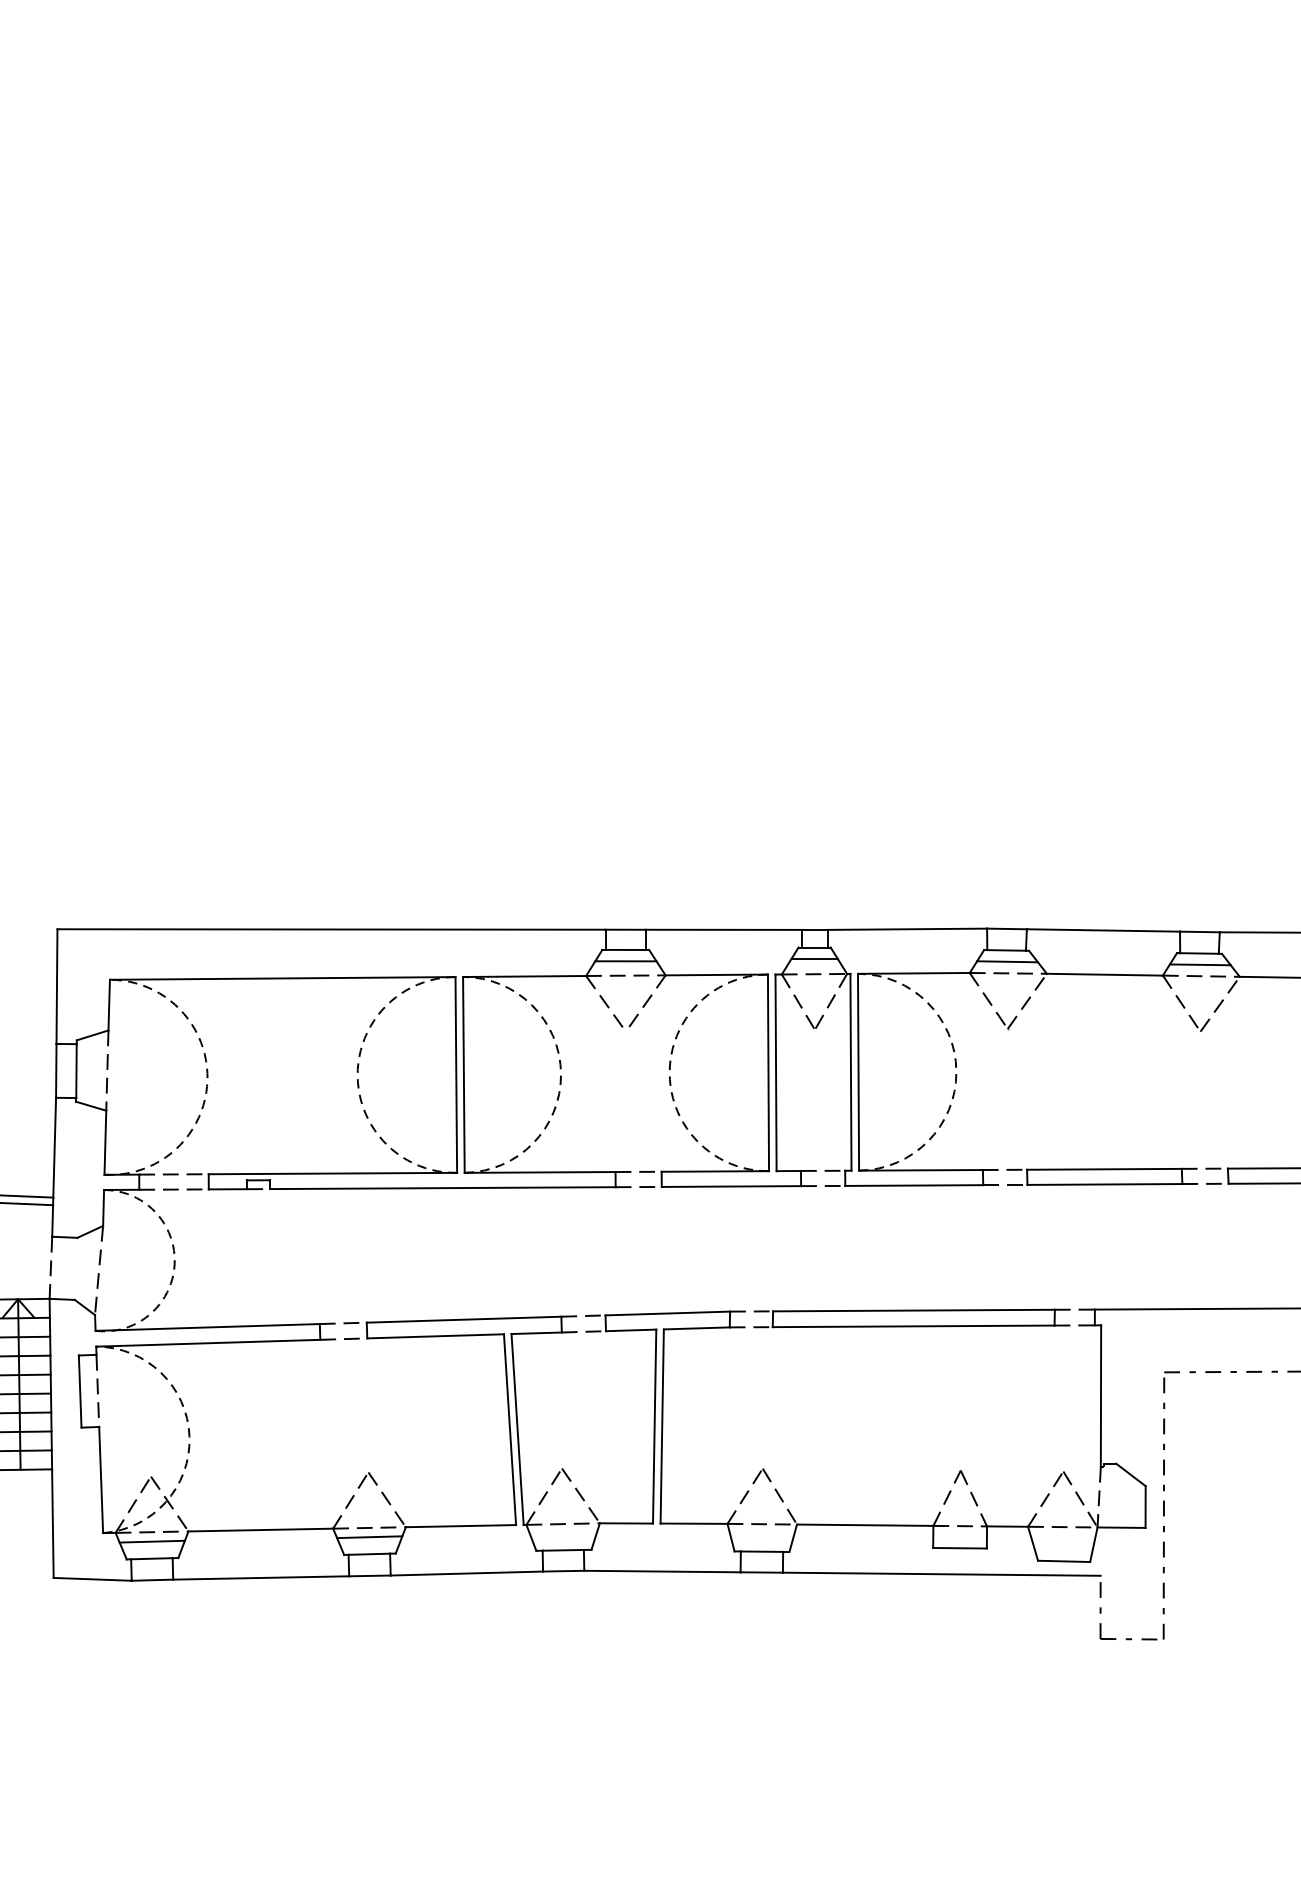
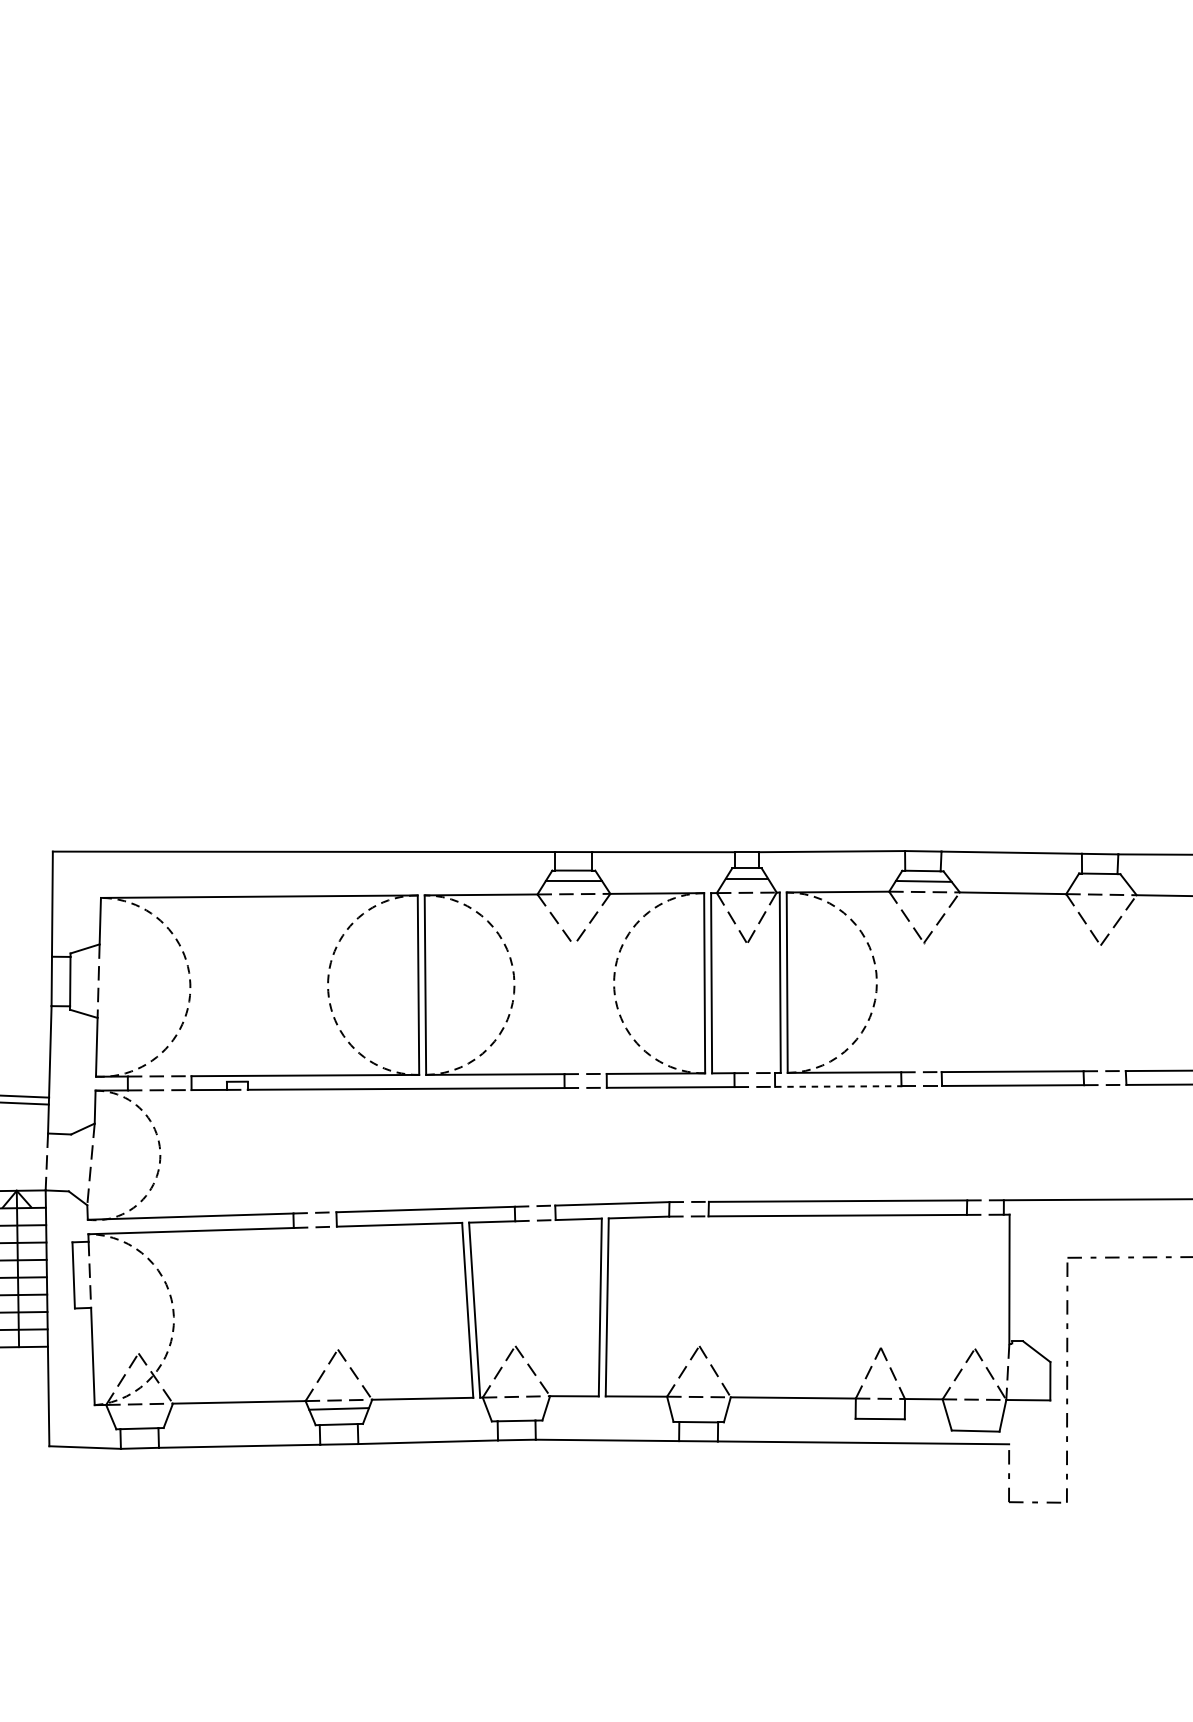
line: (1199, 964) -> (1099, 883), removed
line: (914, 1185) -> (838, 1086), solid -> dashed
line: (151, 1541) -> (139, 1412), removed

